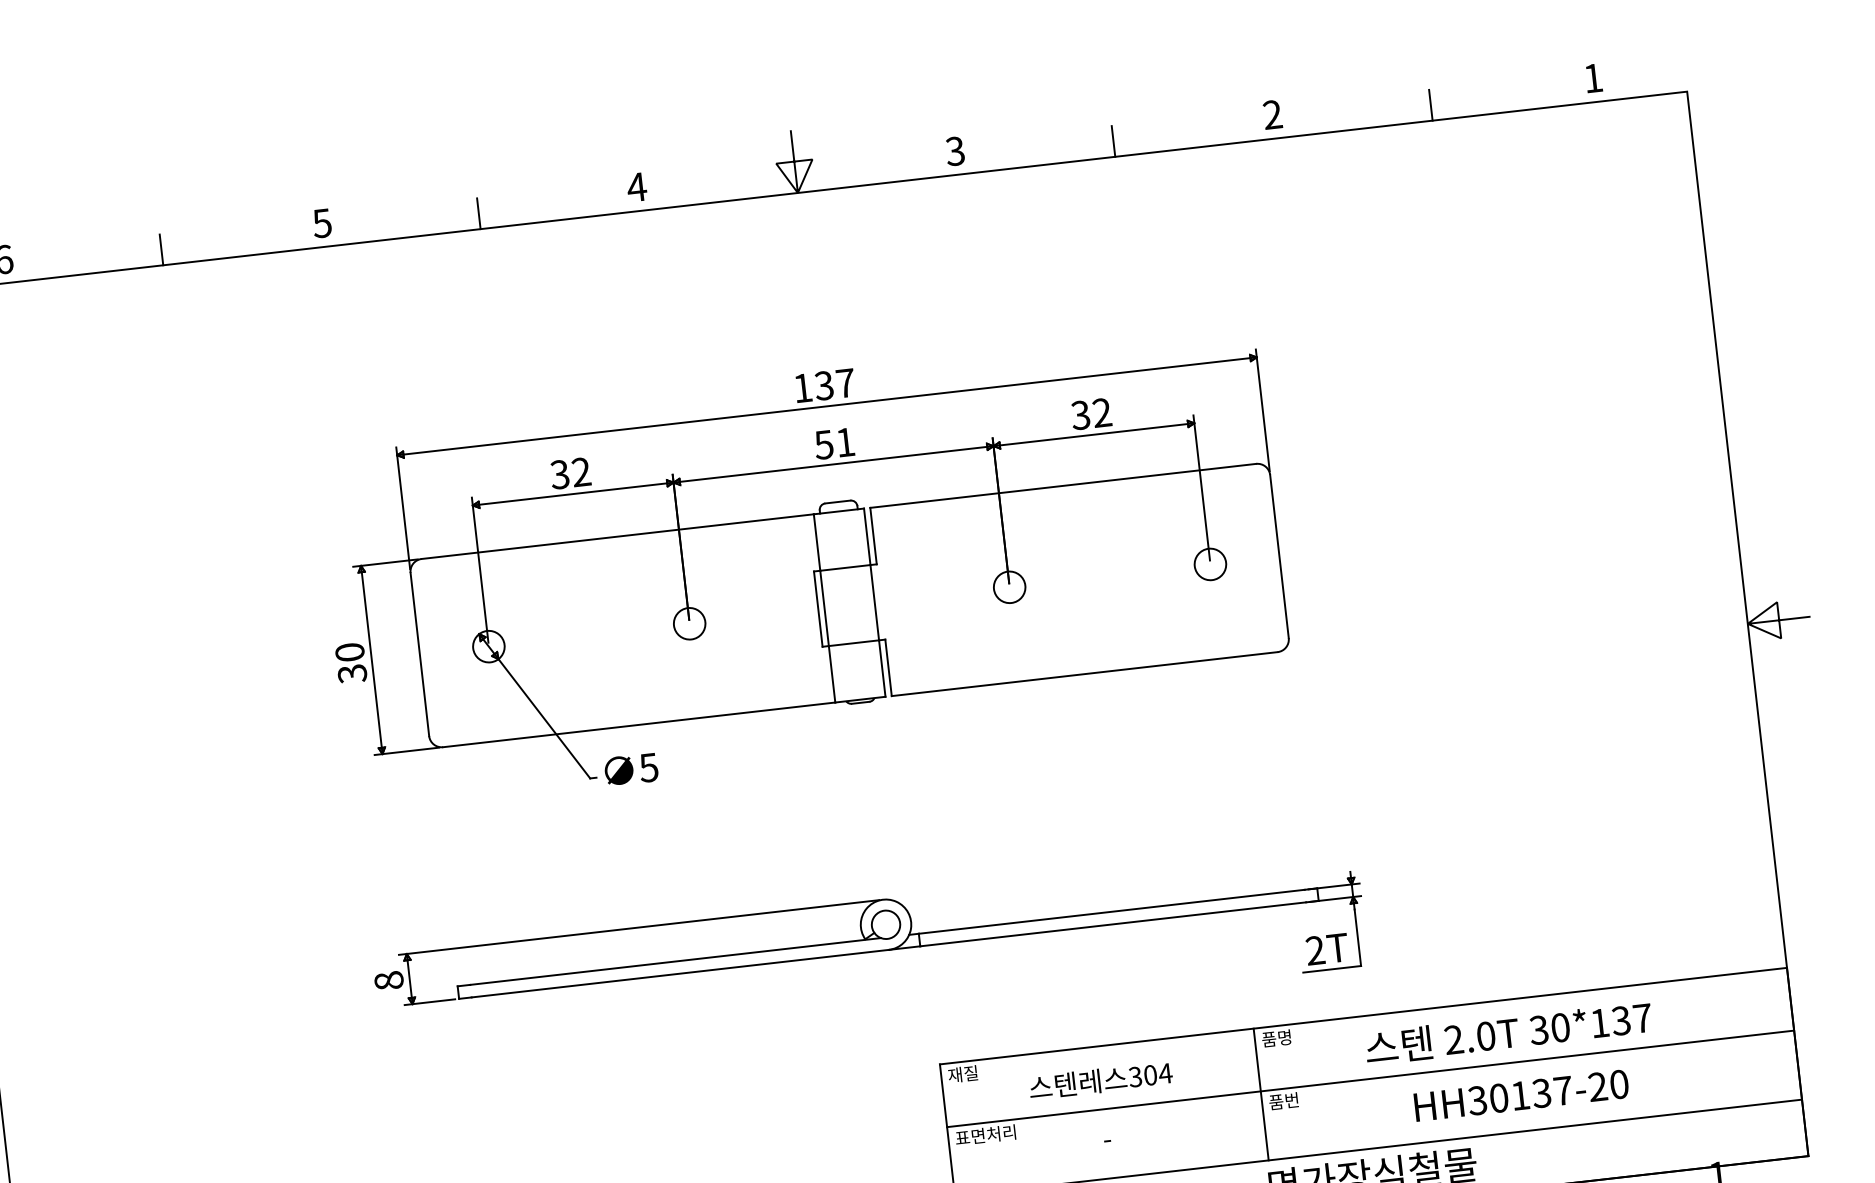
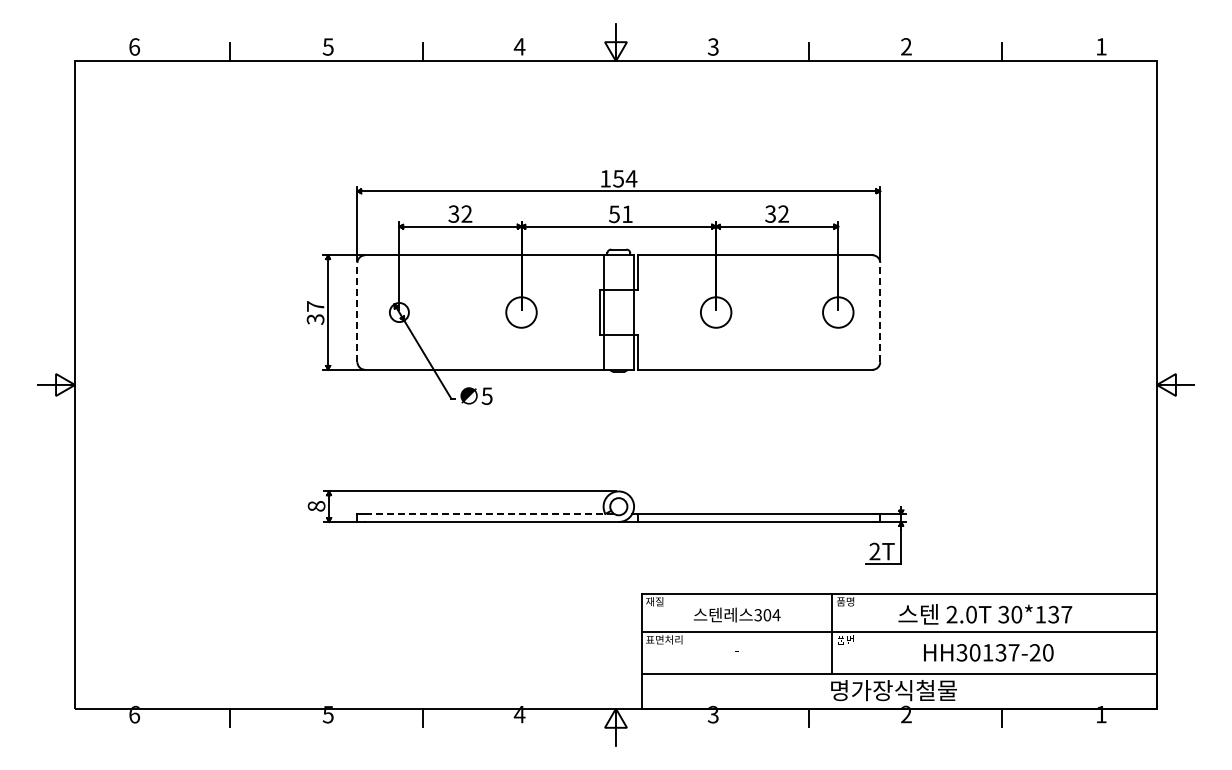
text: (835, 383) -> (625, 178), 137 -> 154
line: (1279, 556) -> (880, 312), solid -> dashed
circle: (1209, 564) -> (837, 312), size x1.6
circle: (1008, 587) -> (715, 312), size x1.6
circle: (689, 623) -> (521, 312), size x1.6
text: (349, 652) -> (315, 306), 30 -> 37
line: (420, 654) -> (357, 312), solid -> dashed
line: (674, 961) -> (489, 514), solid -> dashed

